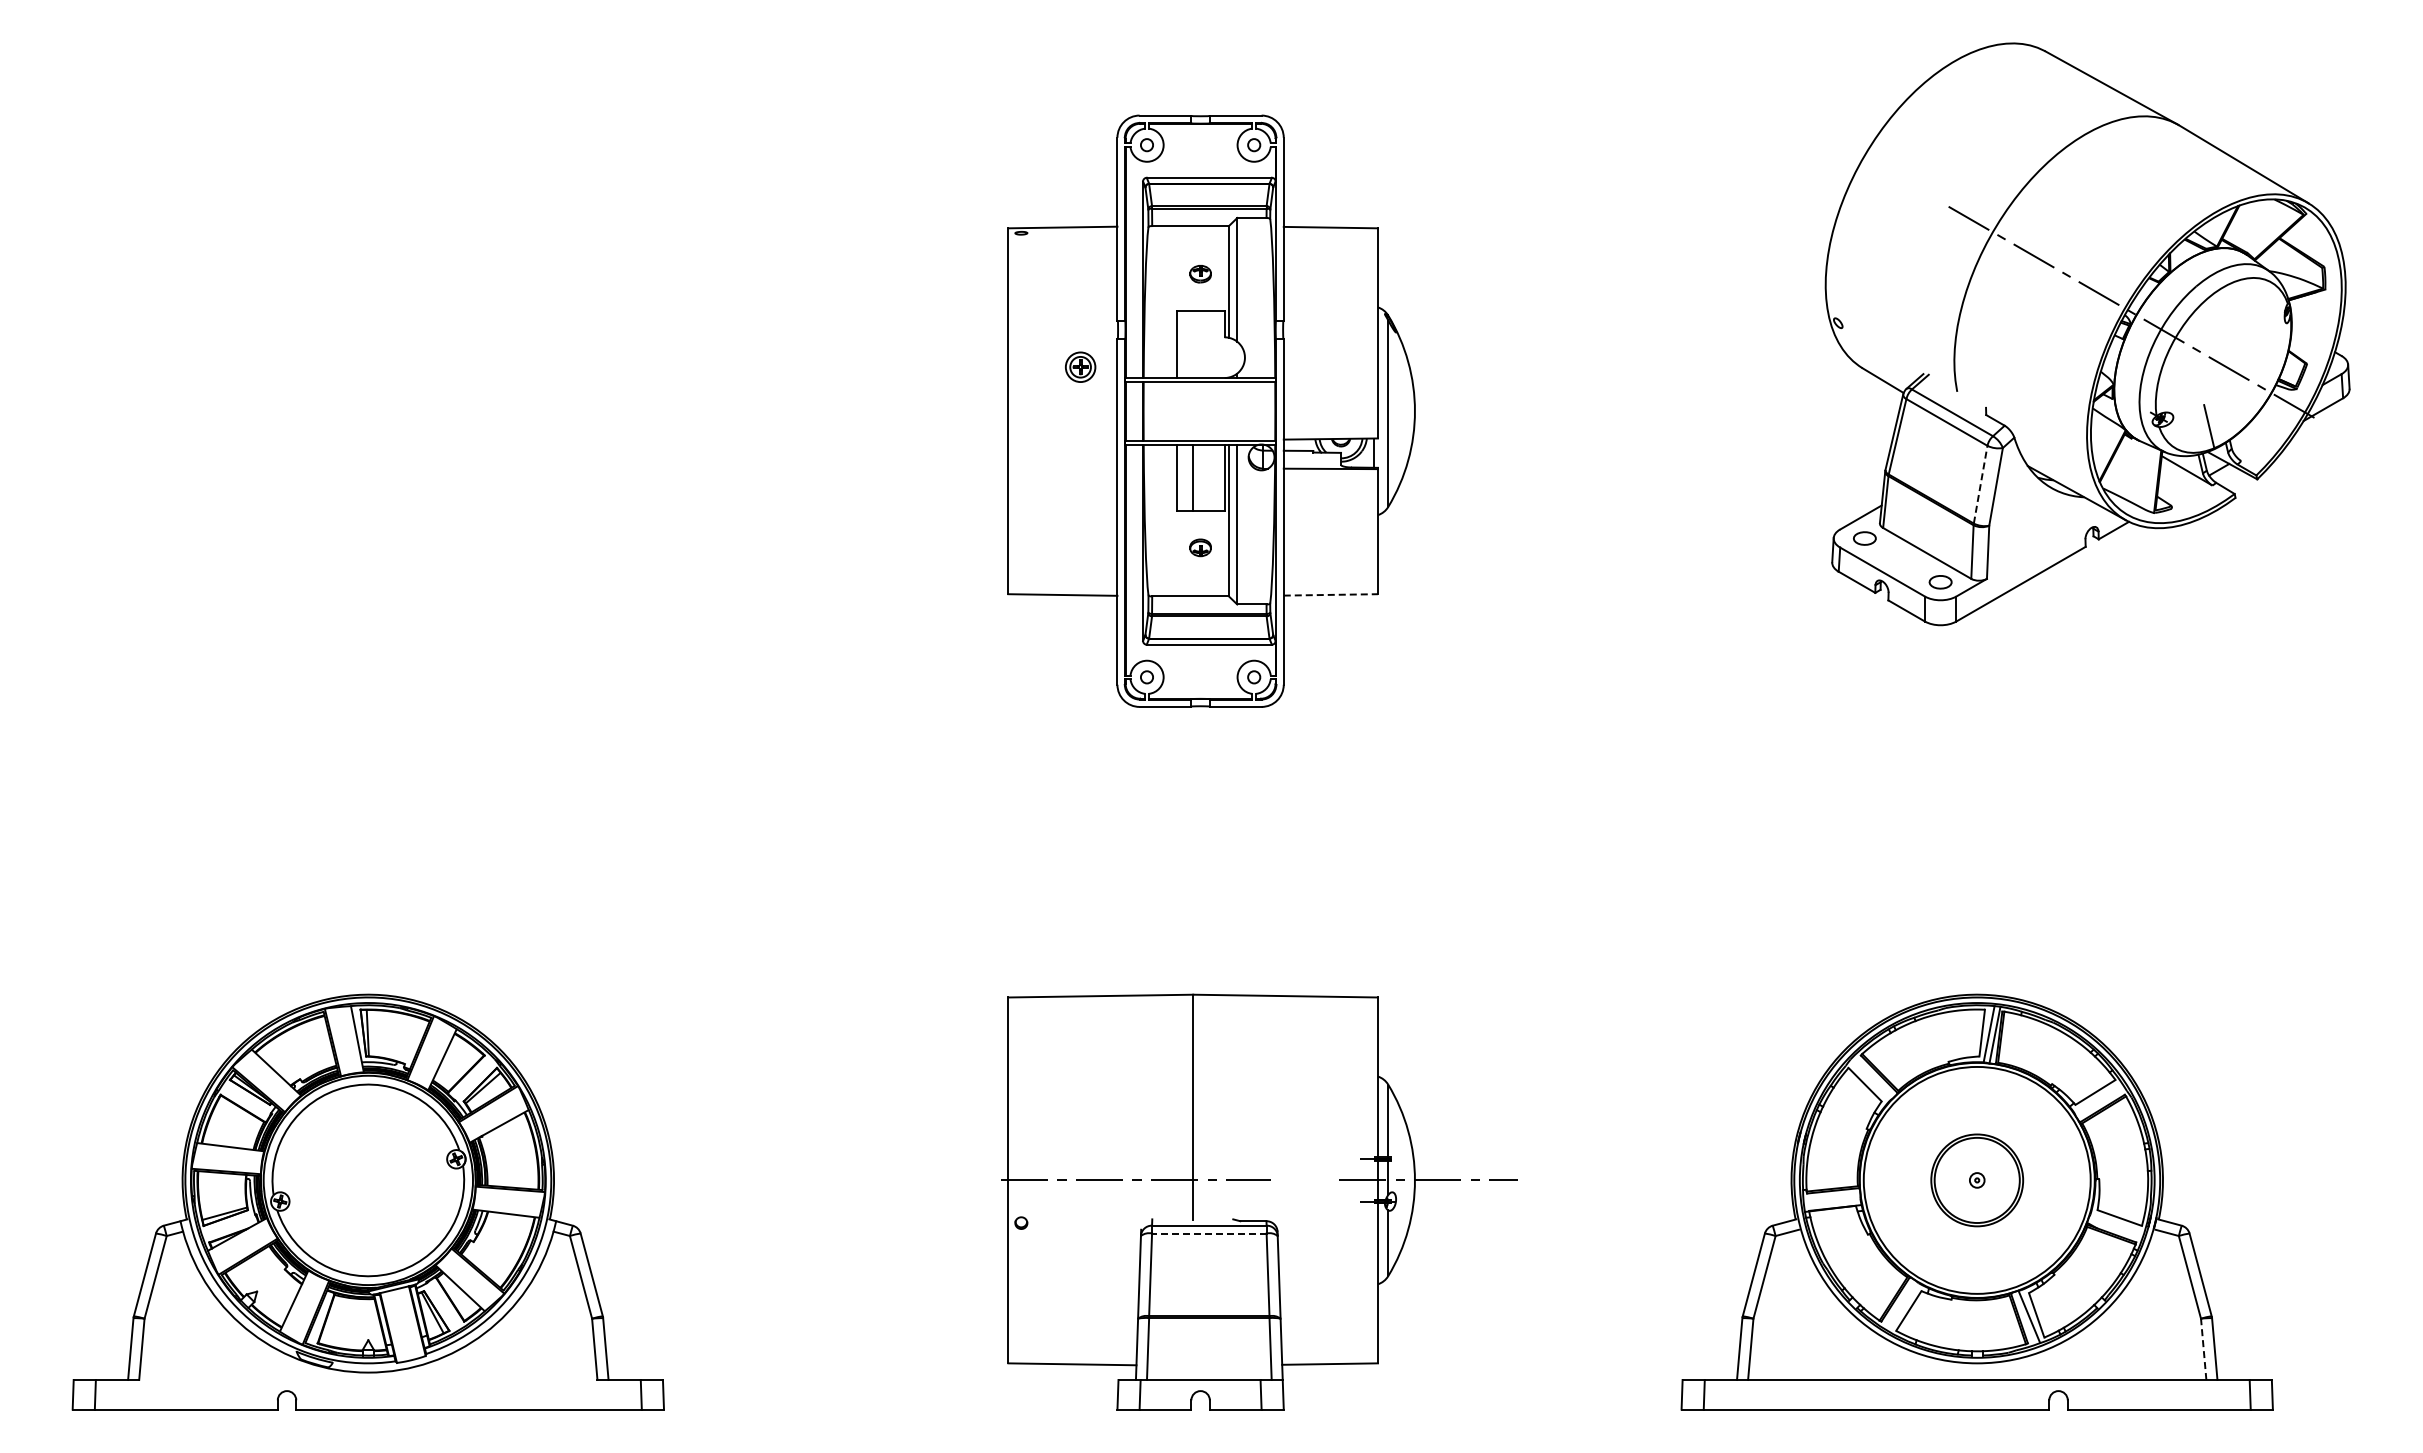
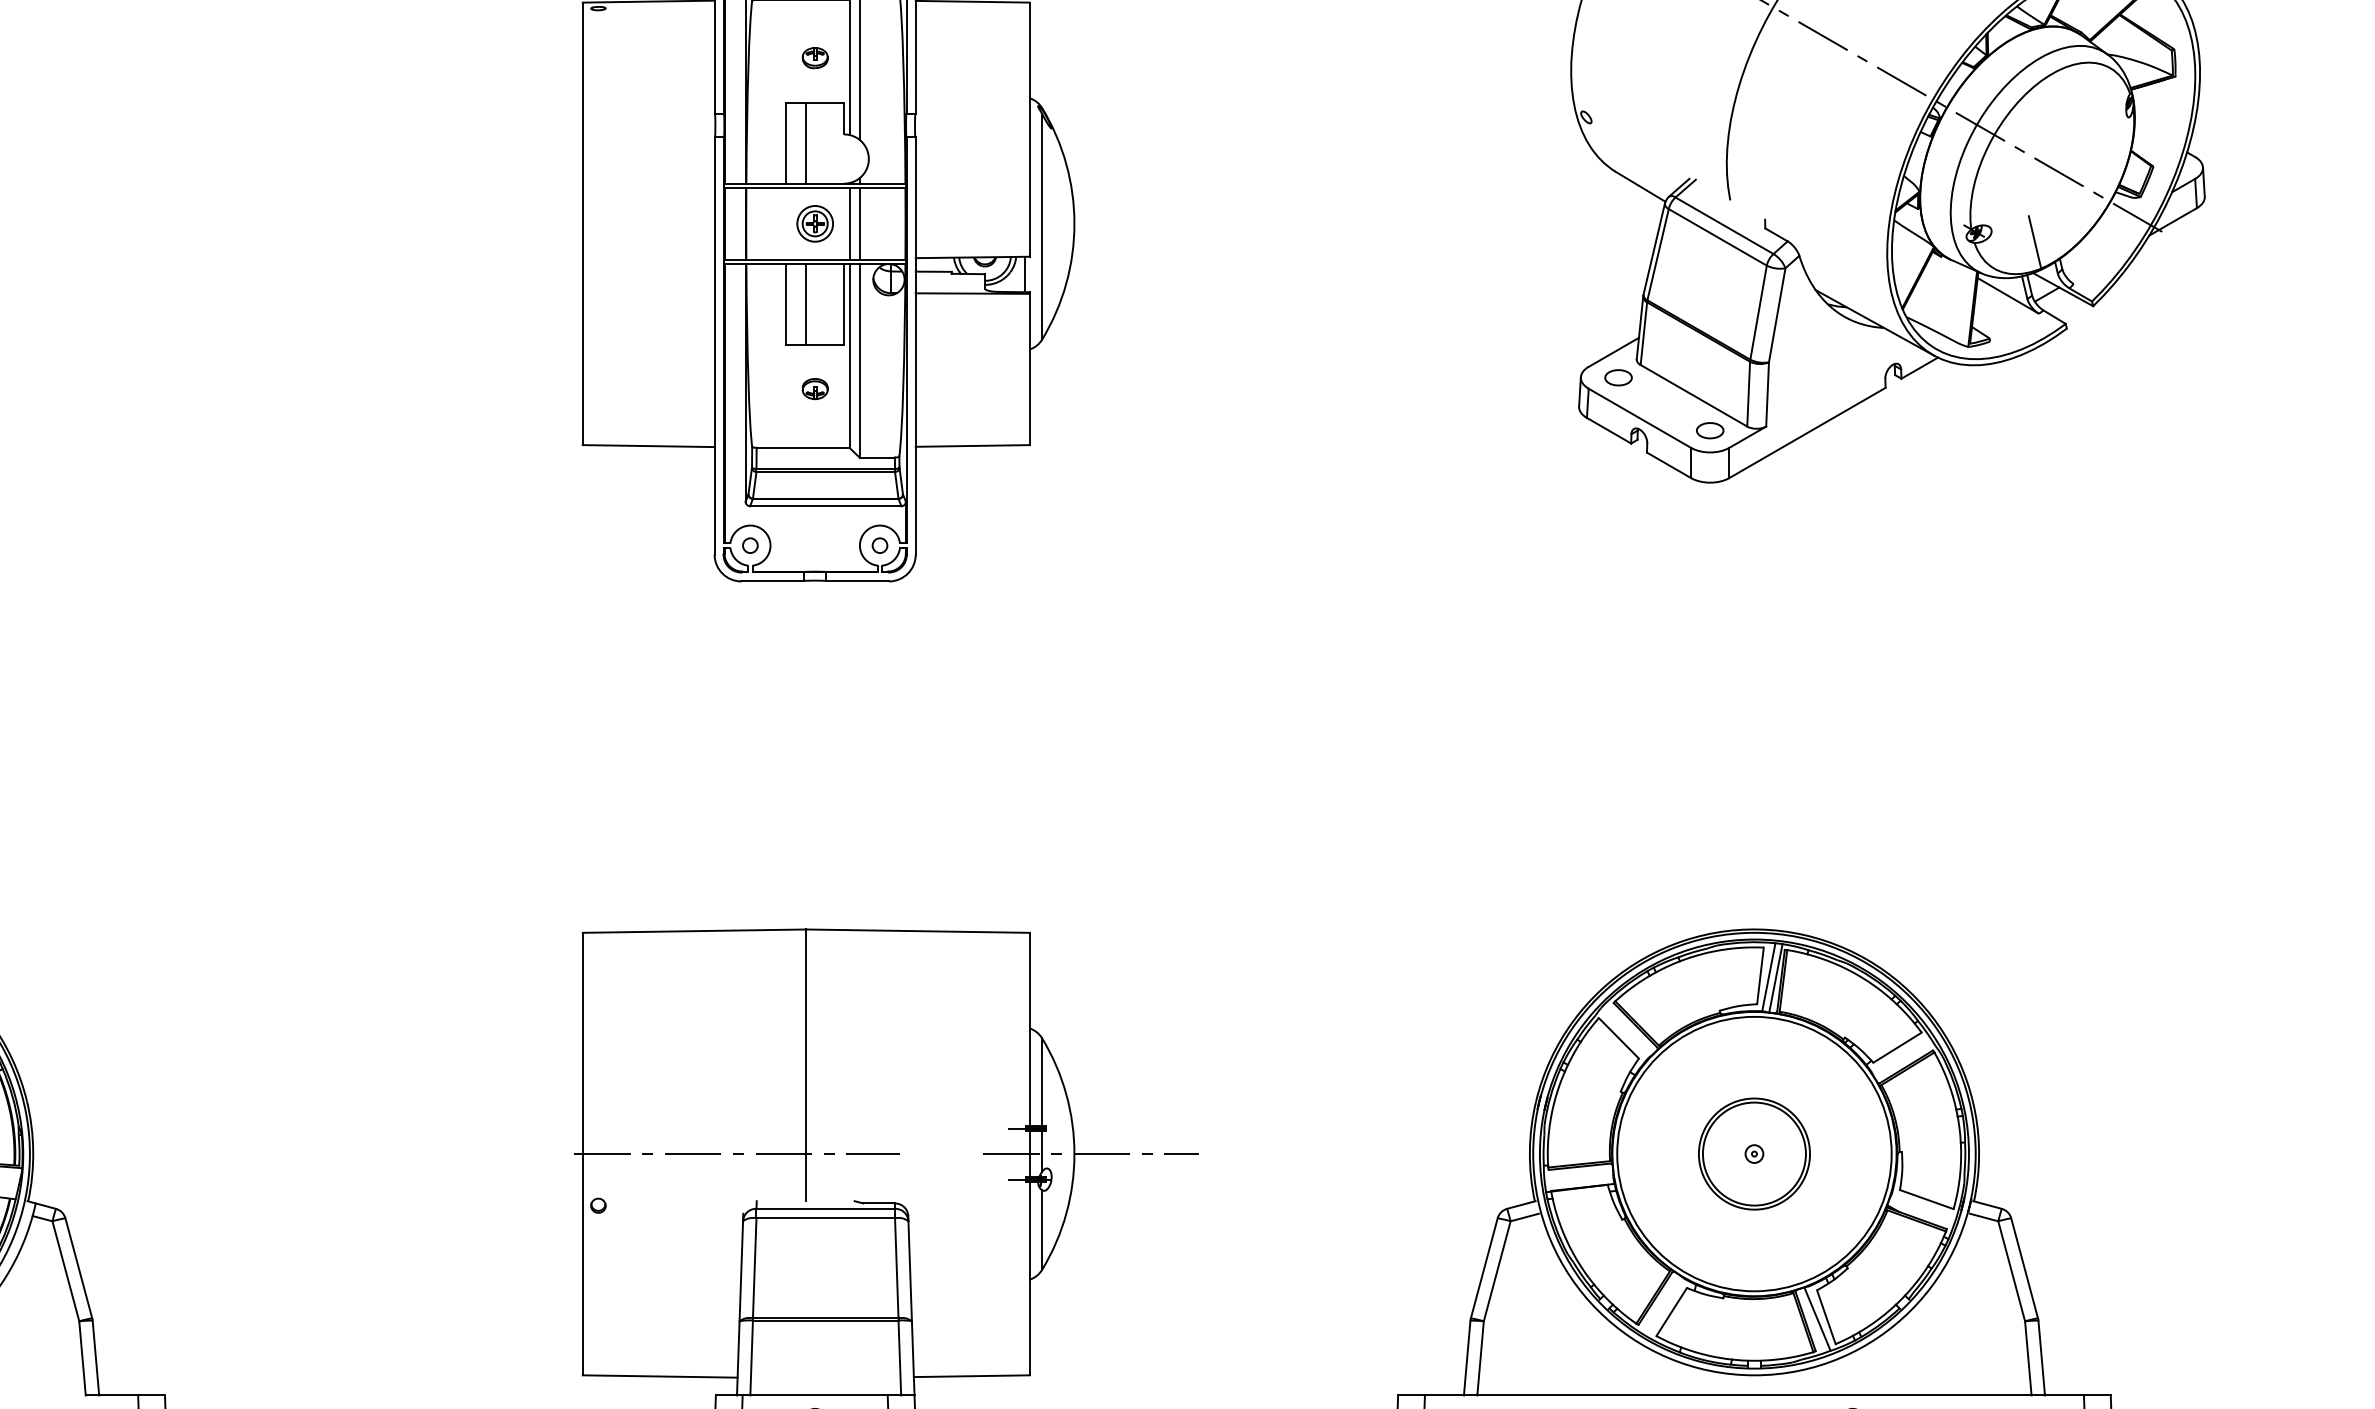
line: (1193, 344) -> (806, 143), added
part: (1080, 366) -> (815, 222), moved
line: (1228, 410) -> (848, 222), added
line: (1237, 410) -> (859, 222), added
line: (1980, 484) -> (1758, 312), dashed -> solid
line: (1331, 594) -> (973, 445), dashed -> solid
line: (1208, 1233) -> (824, 1218), dashed -> solid
line: (2203, 1349) -> (2028, 1358), dashed -> solid

